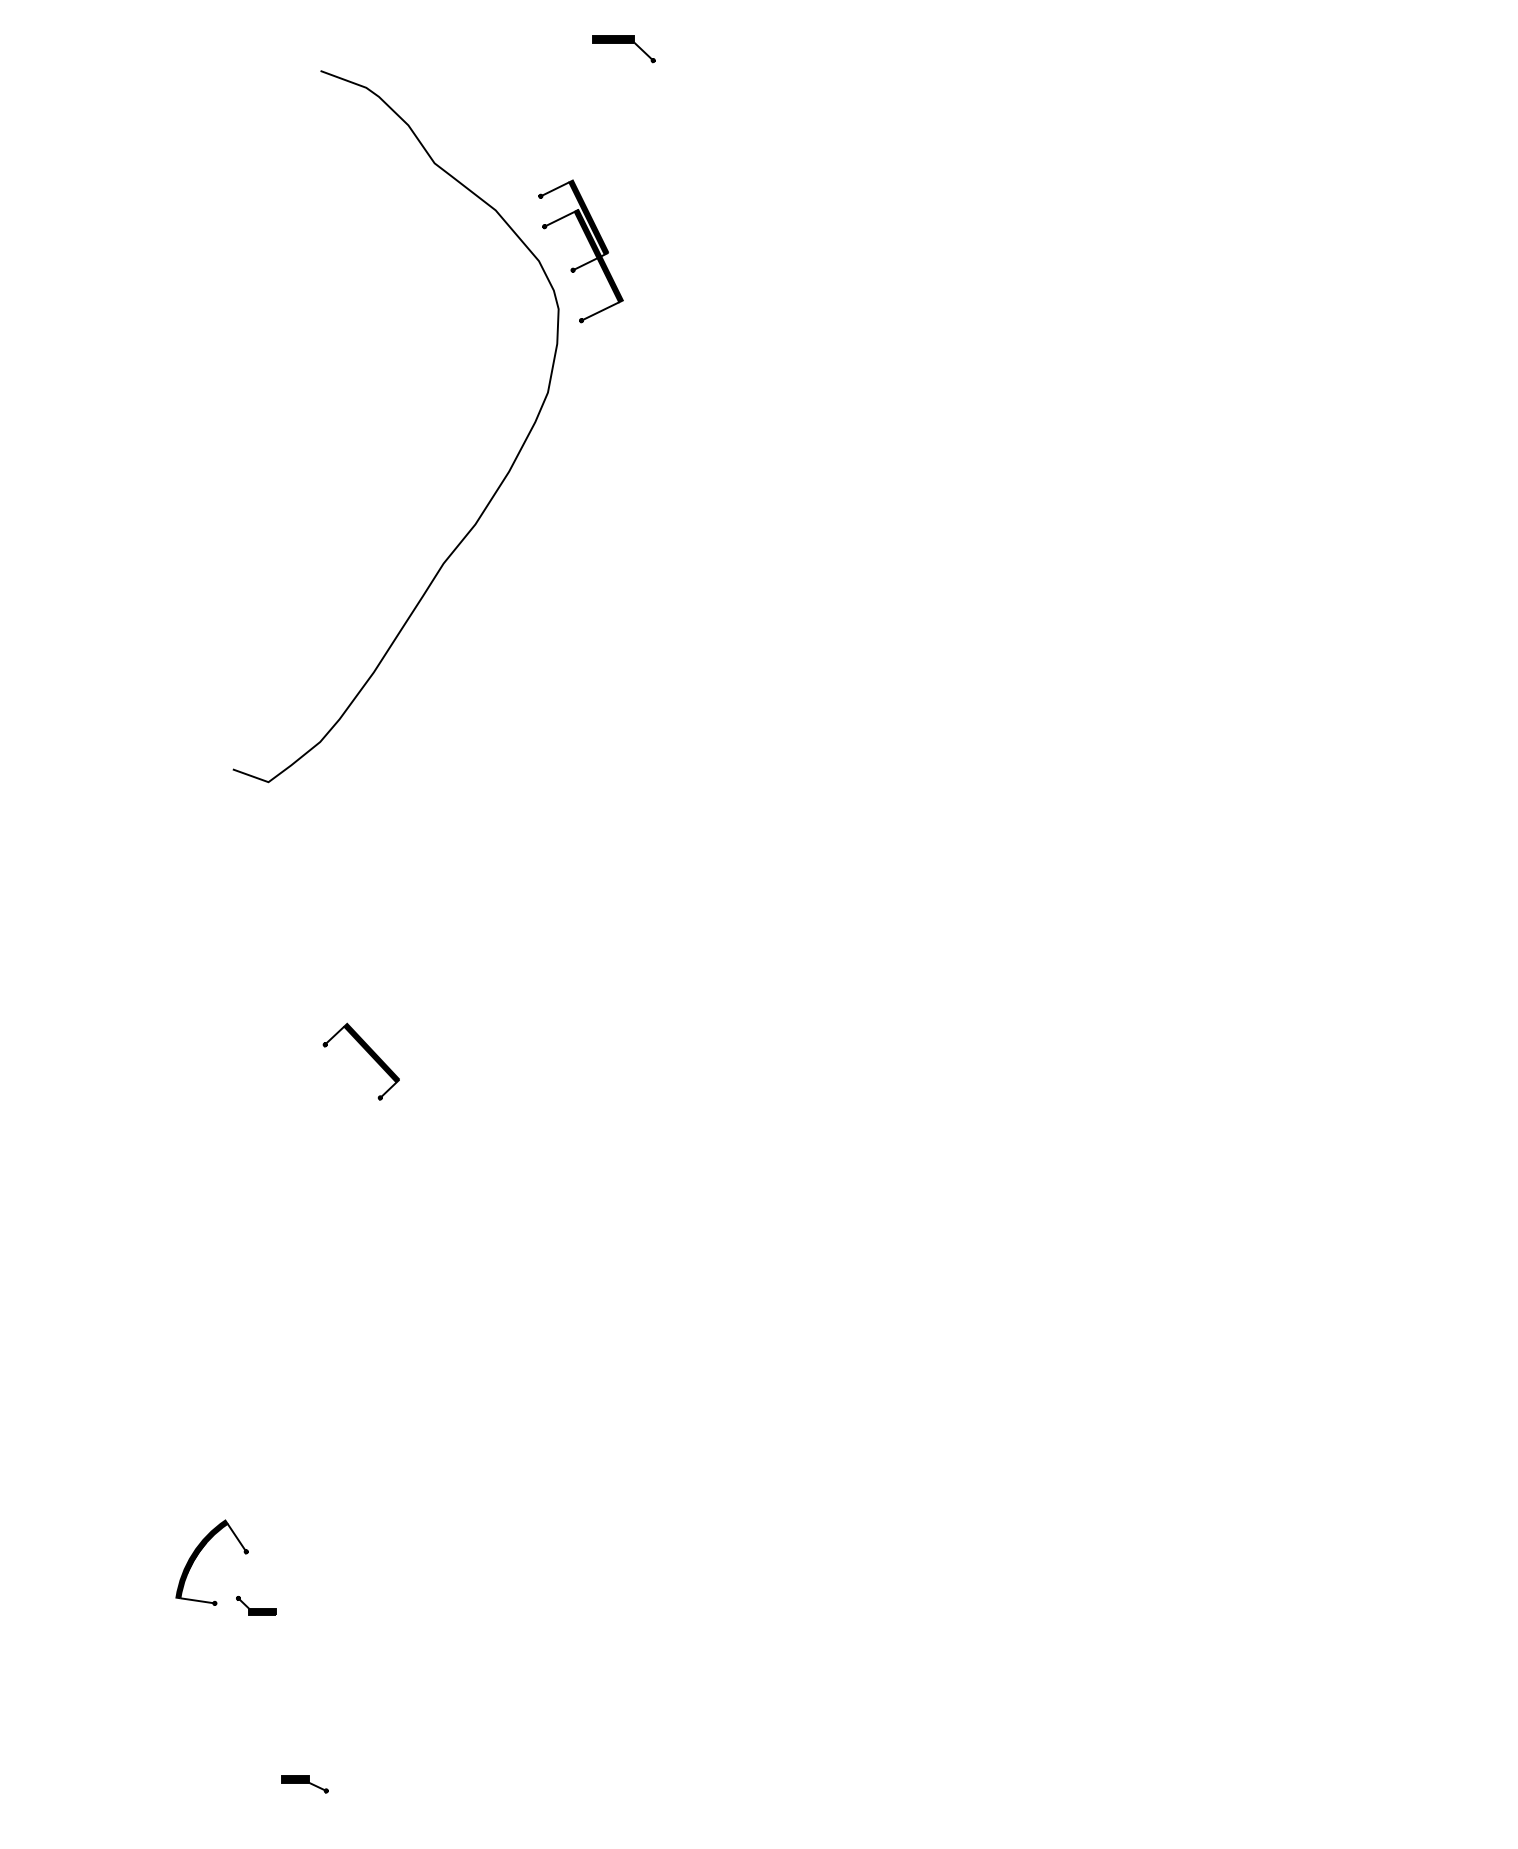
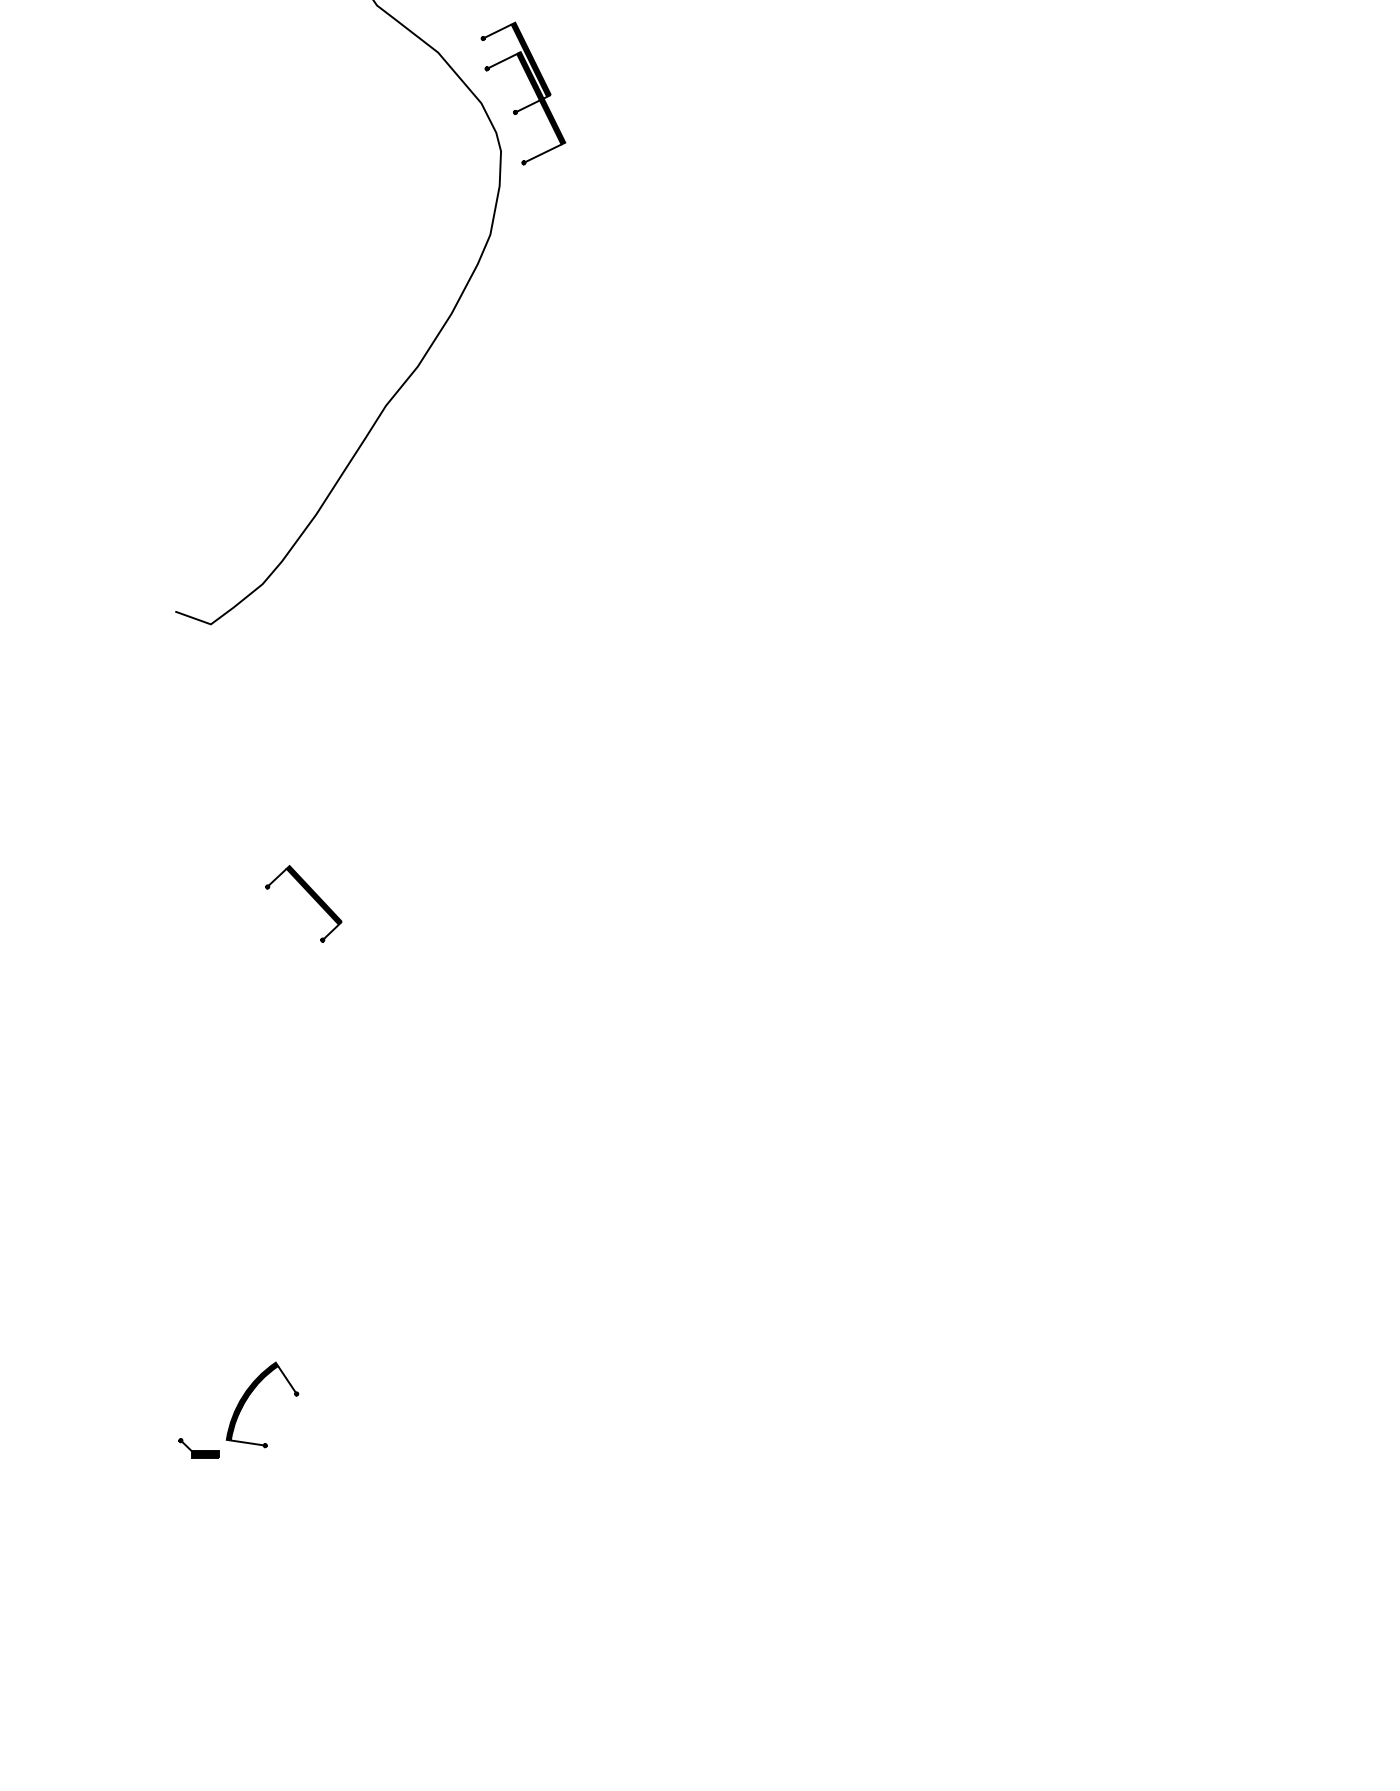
part: (198, 1555) -> (248, 1397), moved
part: (304, 1784) -> (246, 1626), removed

